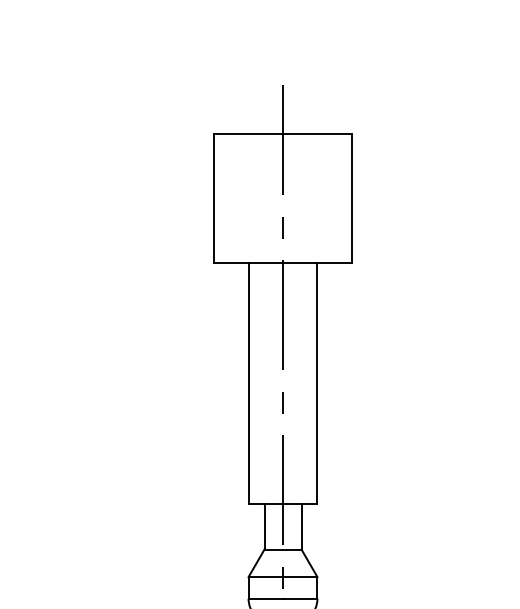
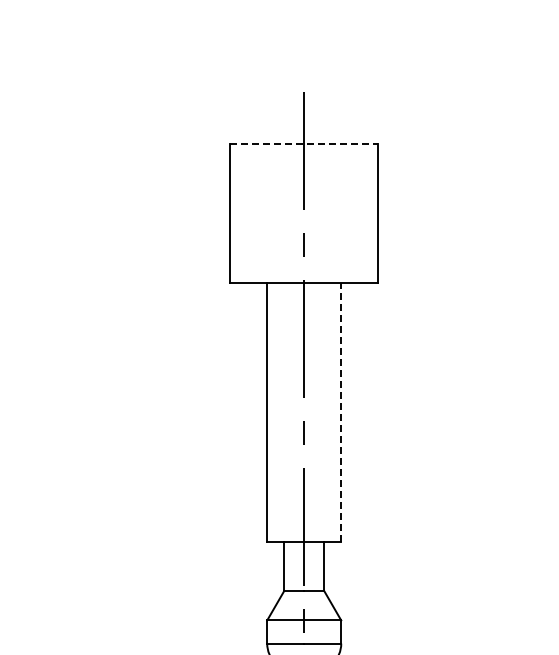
line: (283, 133) -> (304, 143), solid -> dashed
line: (317, 383) -> (341, 412), solid -> dashed

